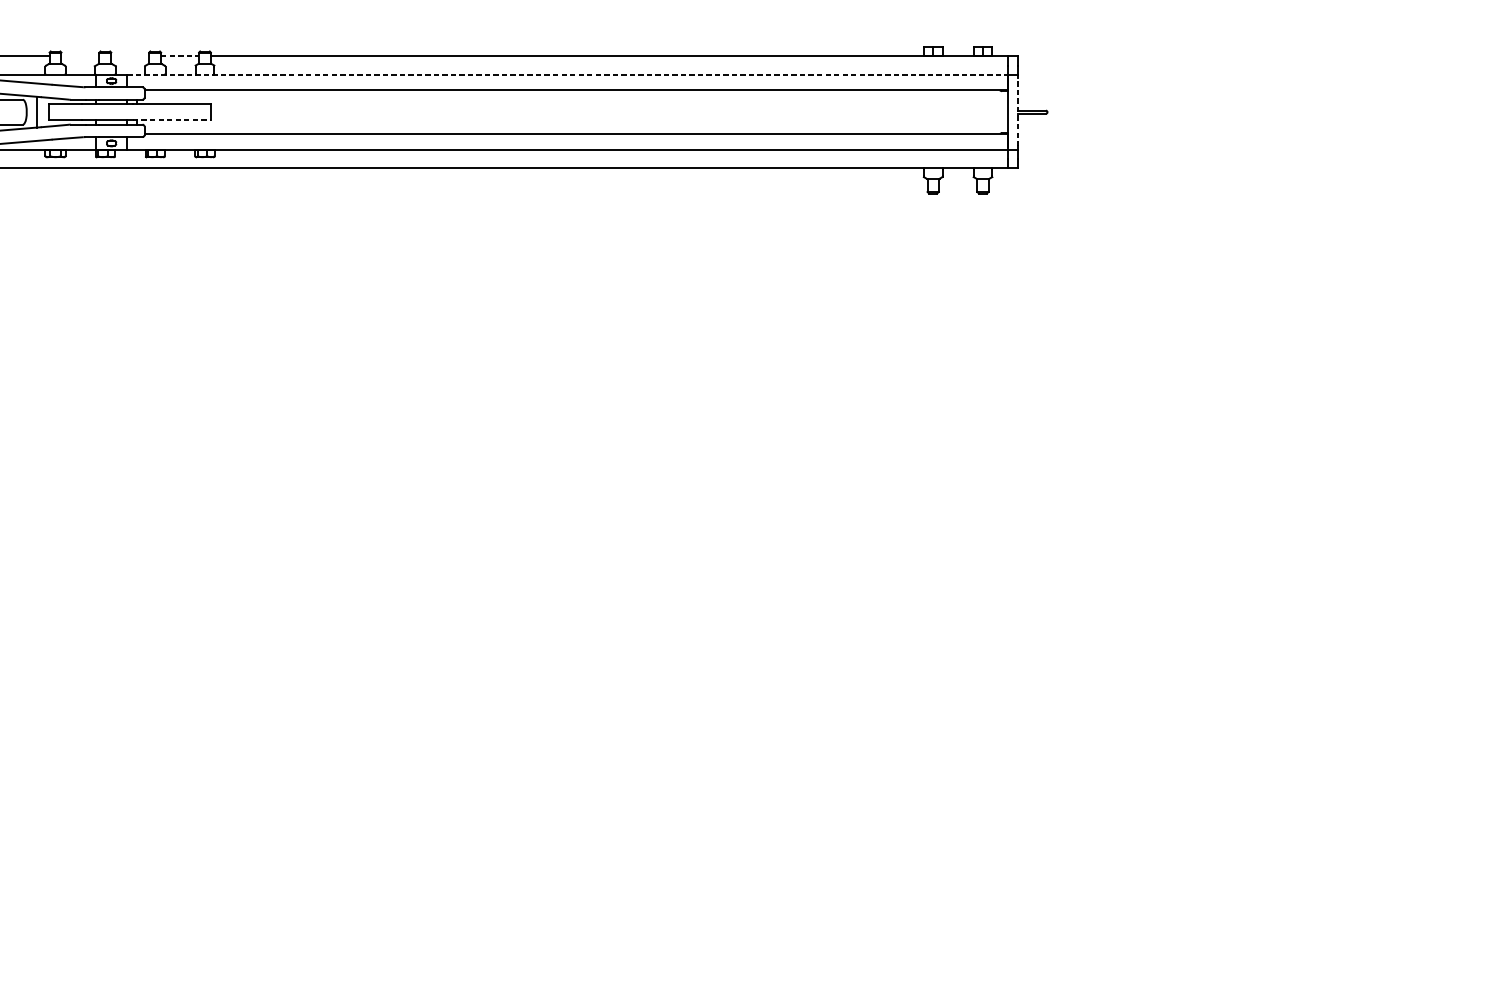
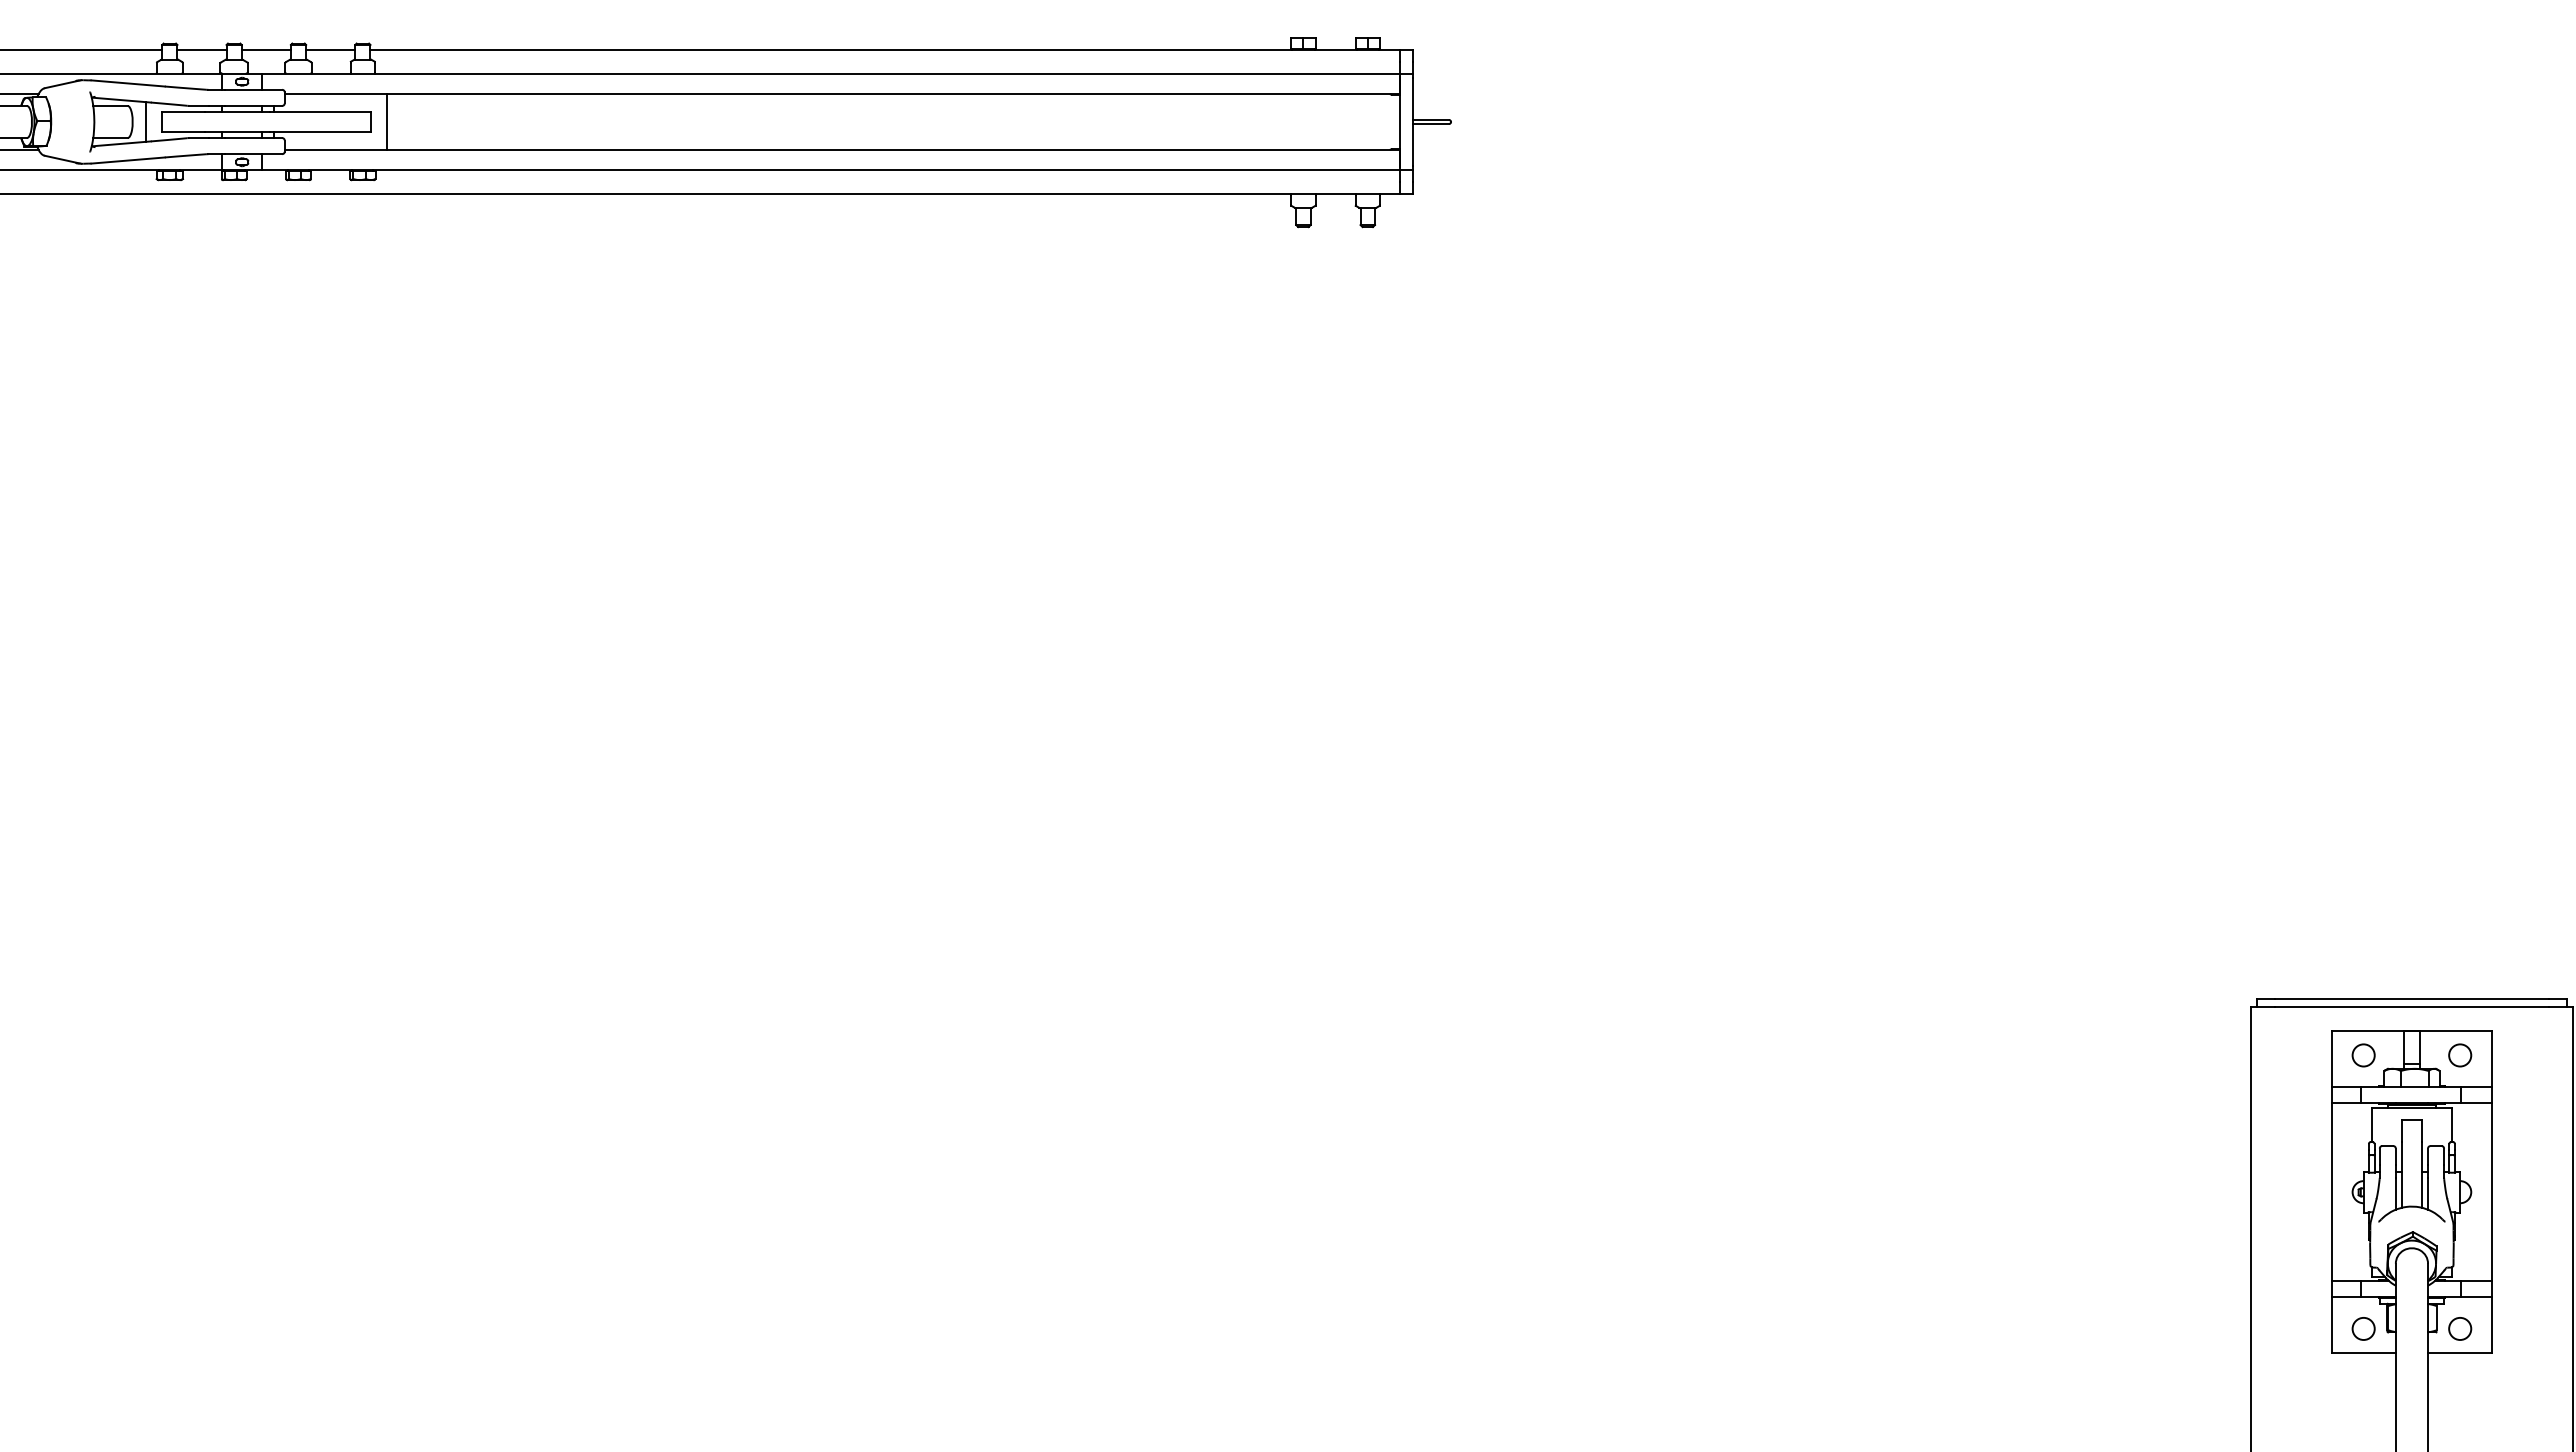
line: (80, 56) -> (201, 49), added
line: (129, 56) -> (265, 49), added
line: (179, 56) -> (330, 49), dashed -> solid
line: (567, 74) -> (831, 73), dashed -> solid
line: (224, 111) -> (387, 121), added
line: (1017, 111) -> (1412, 121), dashed -> solid
line: (172, 120) -> (320, 132), dashed -> solid

